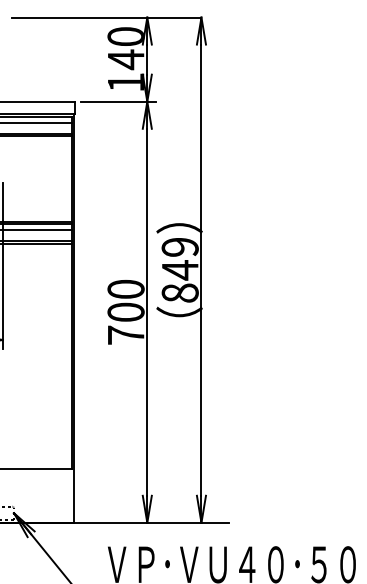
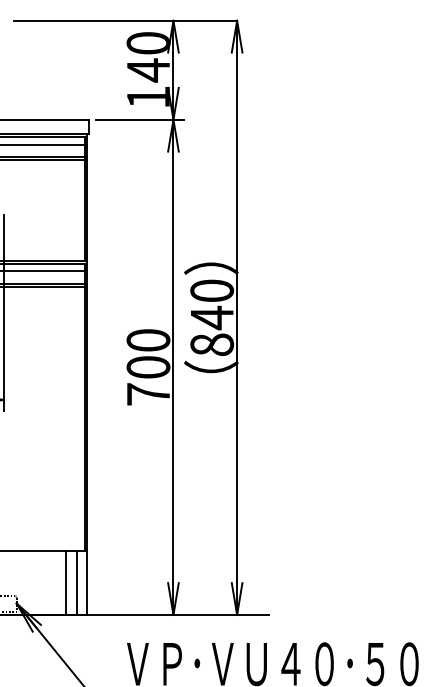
text: (179, 246) -> (211, 290), 849 -> 840
line: (55, 495) -> (65, 582), added
line: (64, 495) -> (76, 582), added

